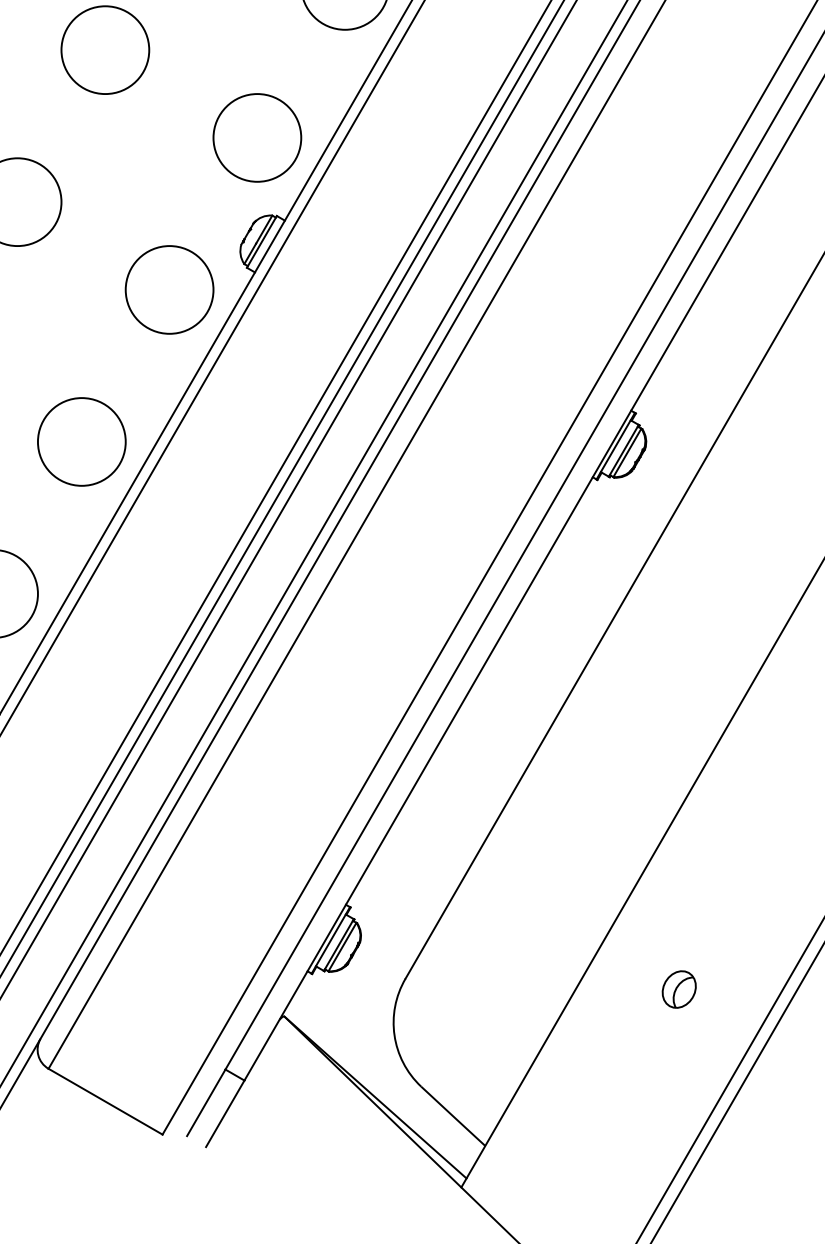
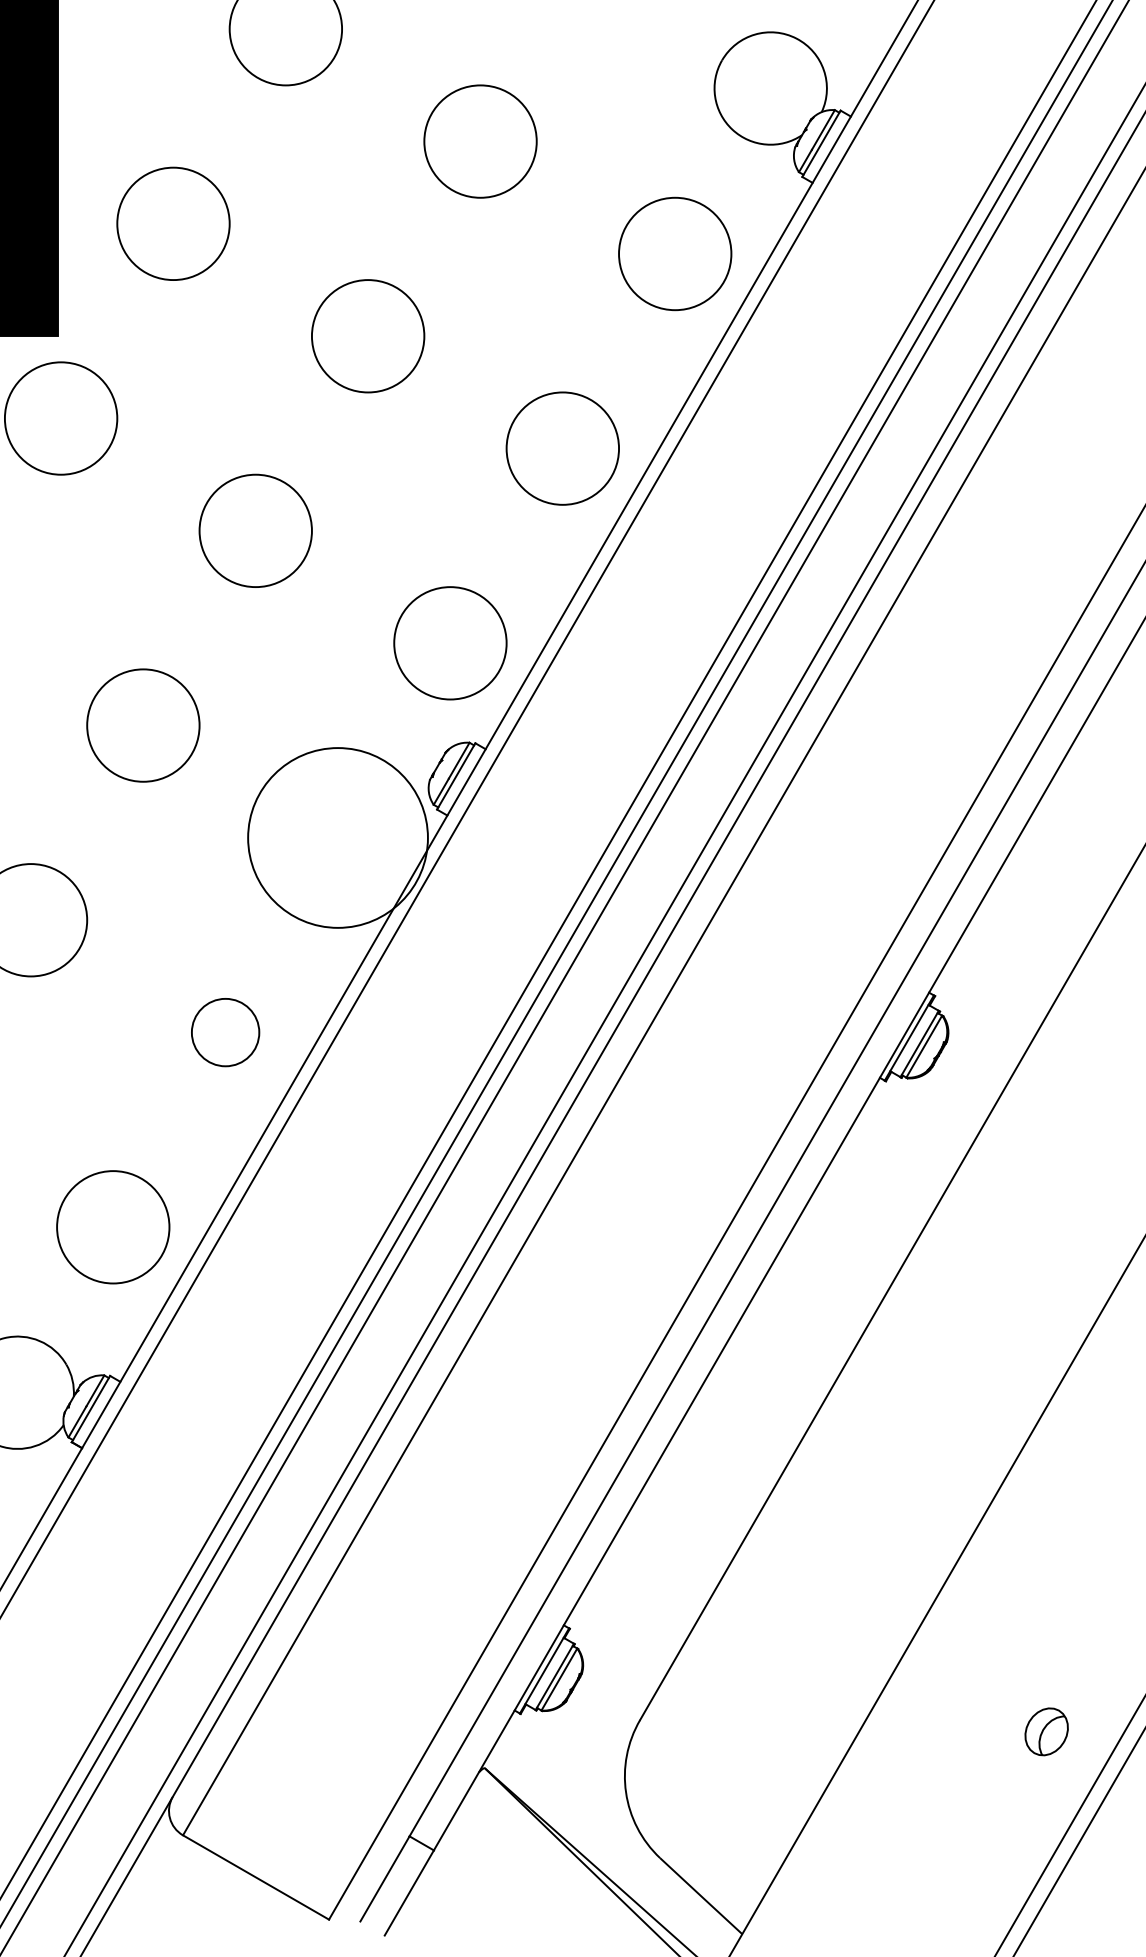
circle: (169, 289) -> (337, 837), size x1.6
circle: (81, 441) -> (225, 1032), size x0.6
part: (679, 989) -> (1046, 1731), moved

